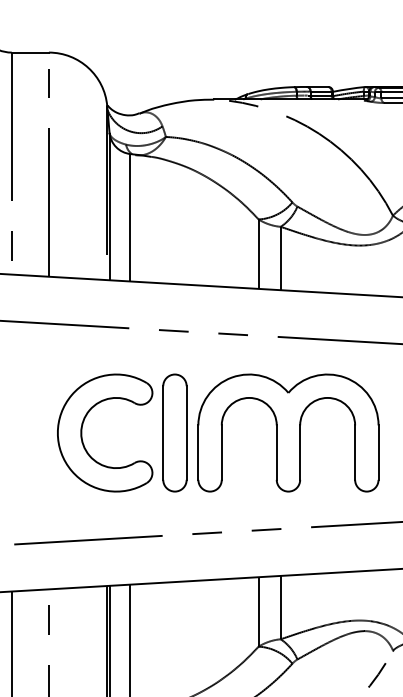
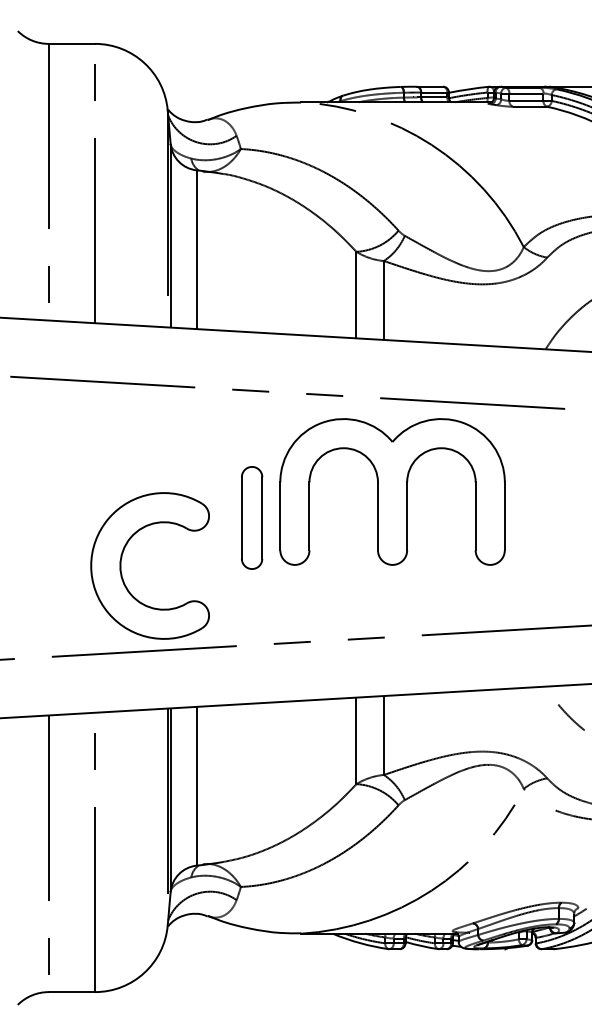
part: (82, 432) -> (121, 565), moved
part: (174, 432) -> (251, 517), size x0.7
part: (288, 432) -> (392, 491), moved

